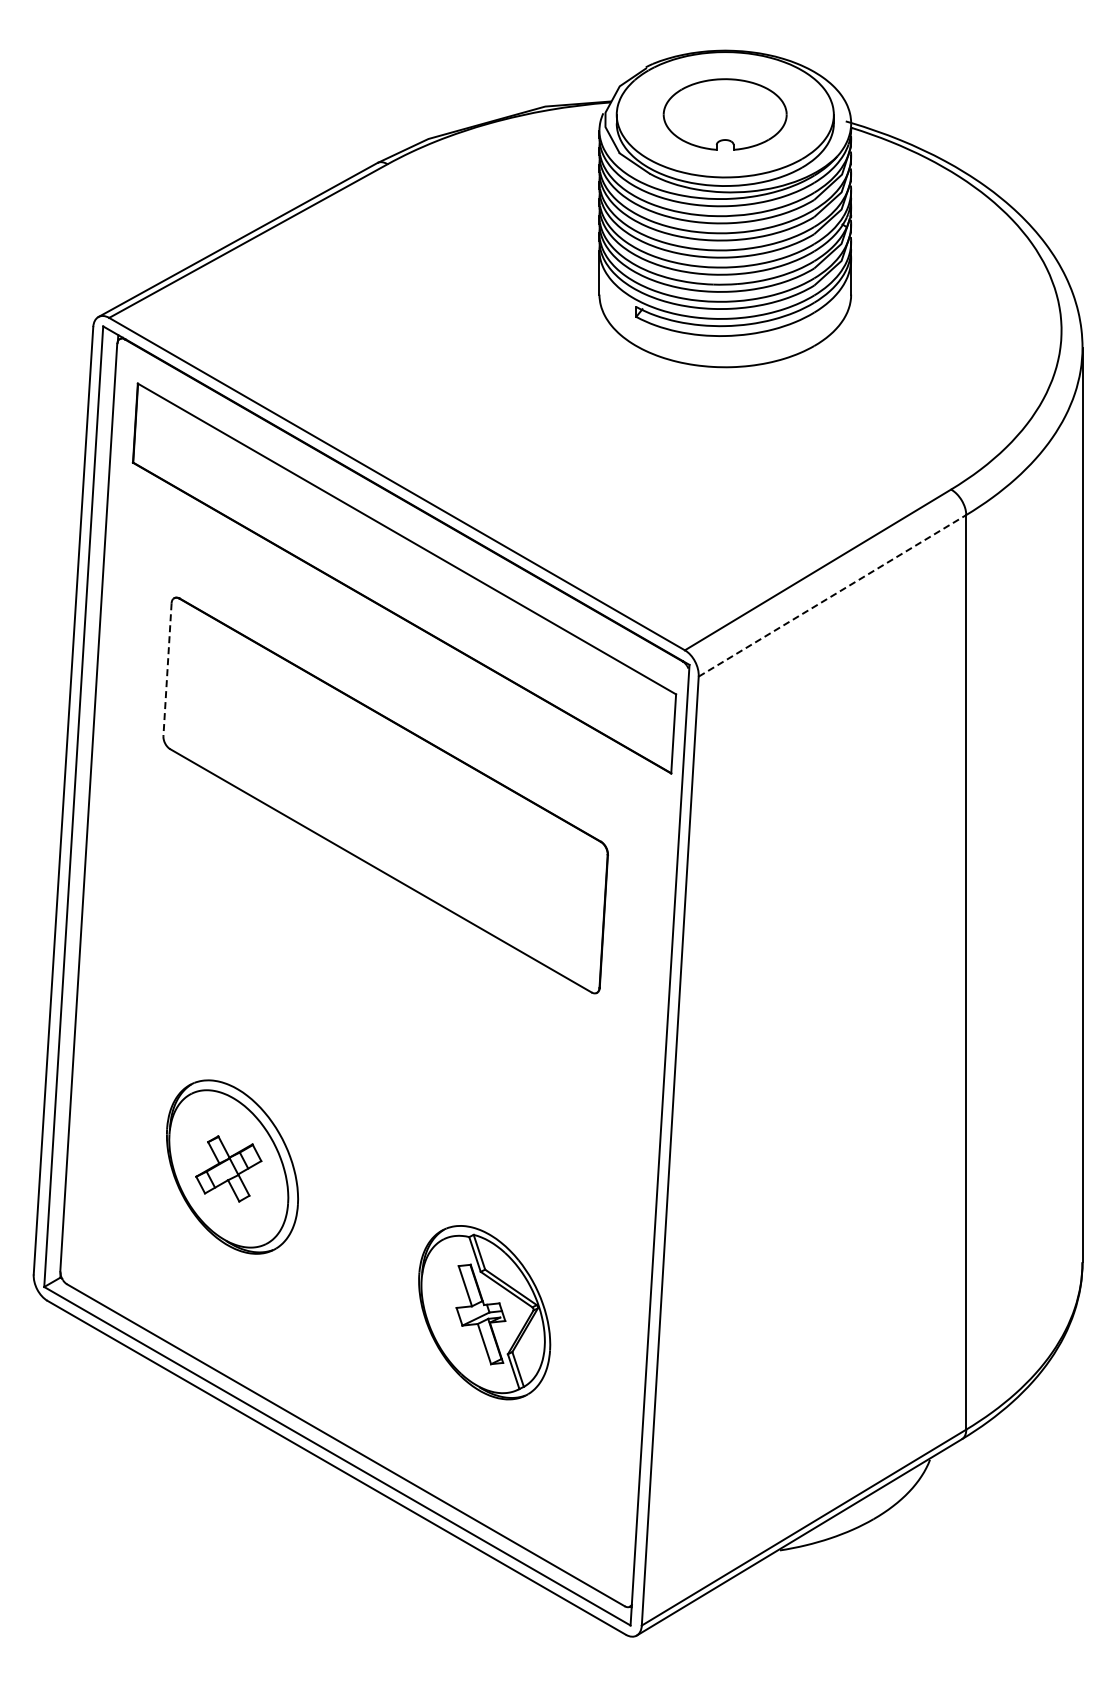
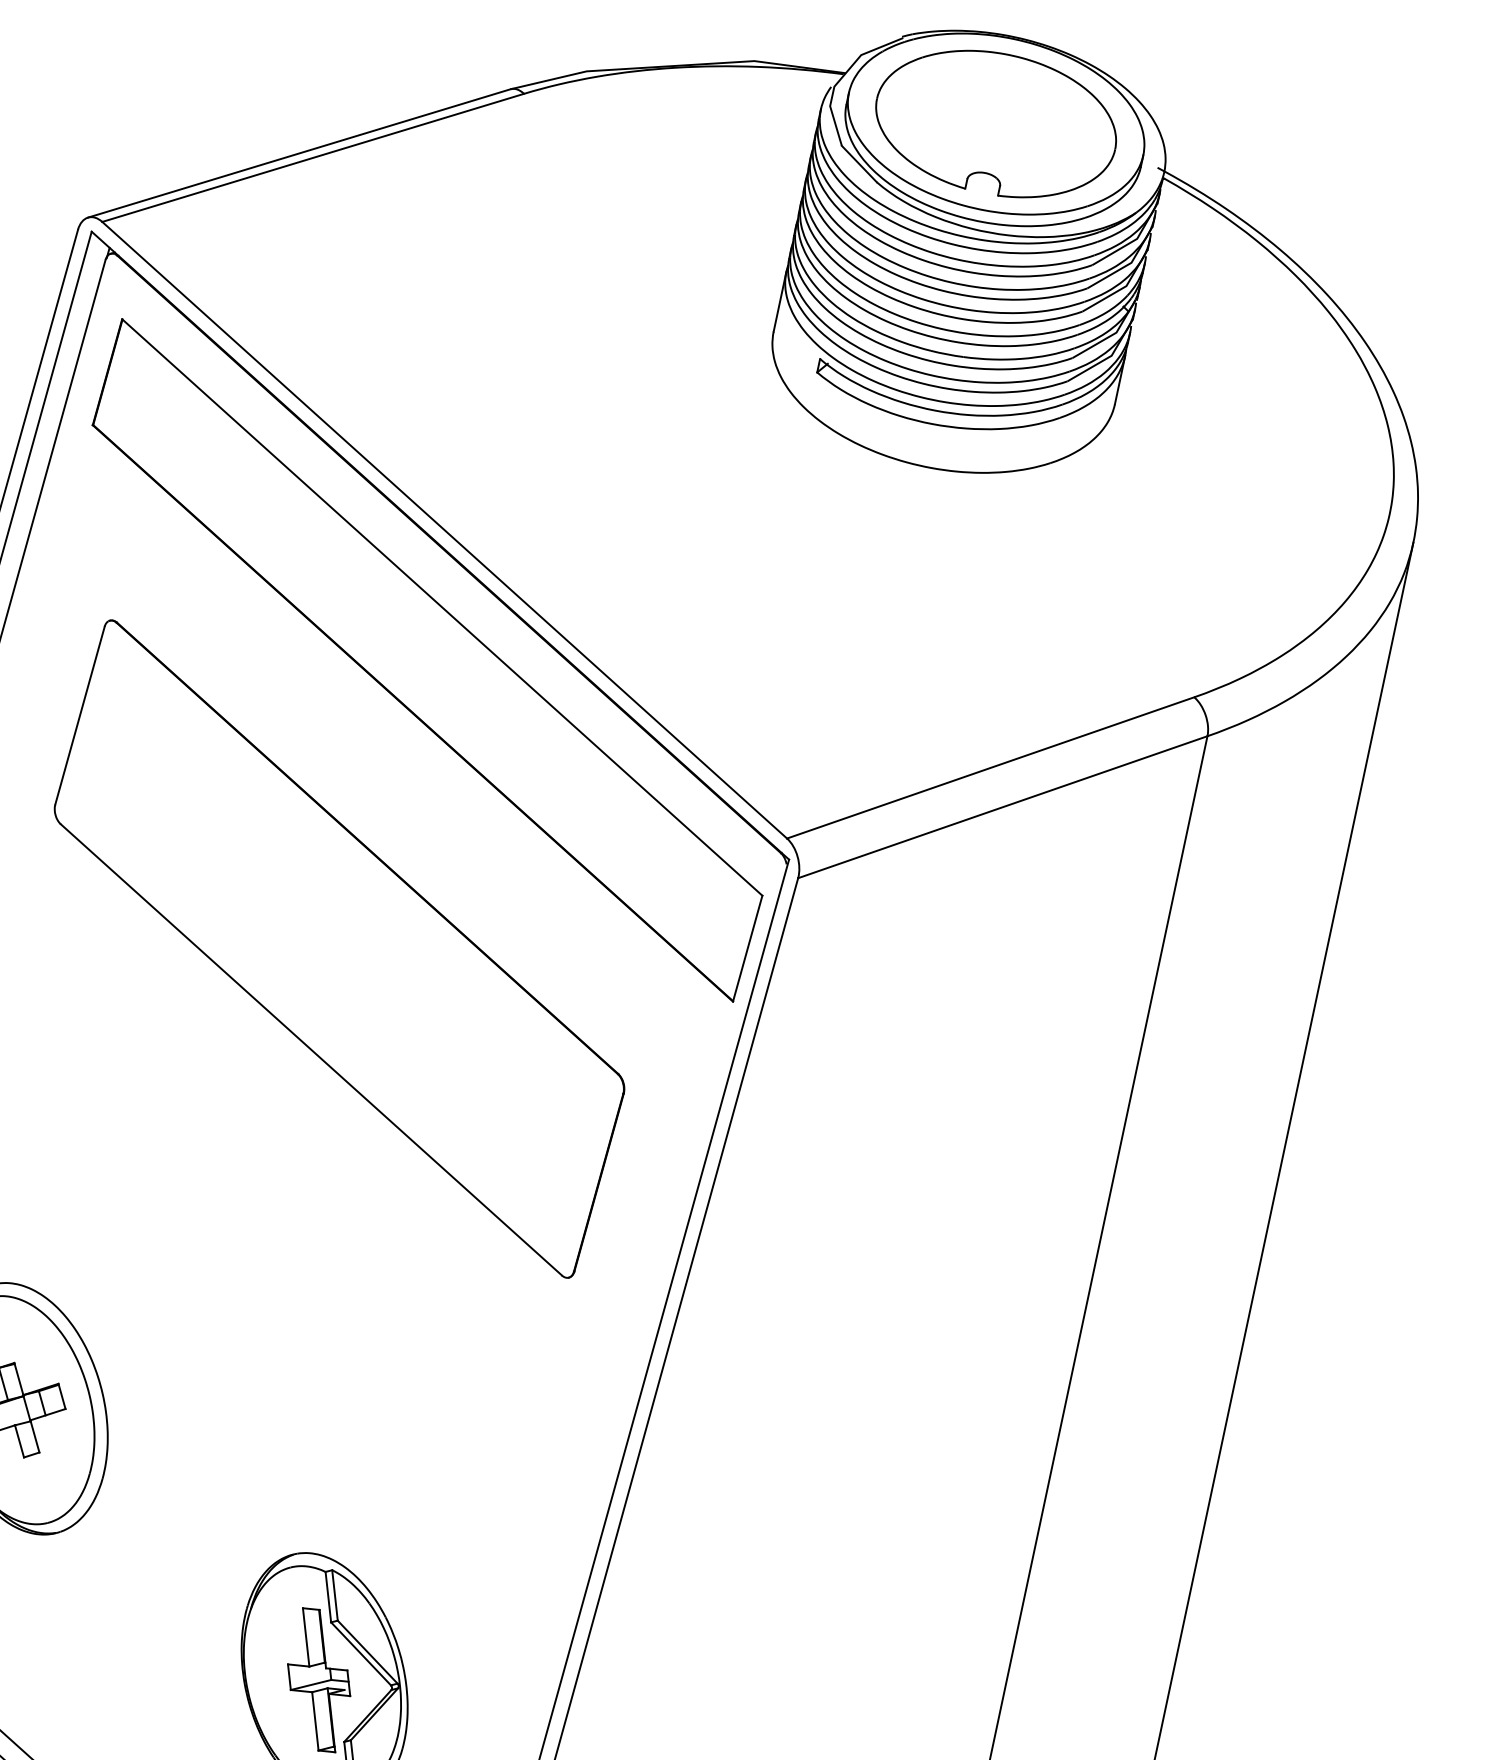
part: (724, 114) -> (995, 123), size x1.43
line: (832, 595) -> (1002, 806), dashed -> solid
line: (167, 669) -> (80, 715), dashed -> solid

